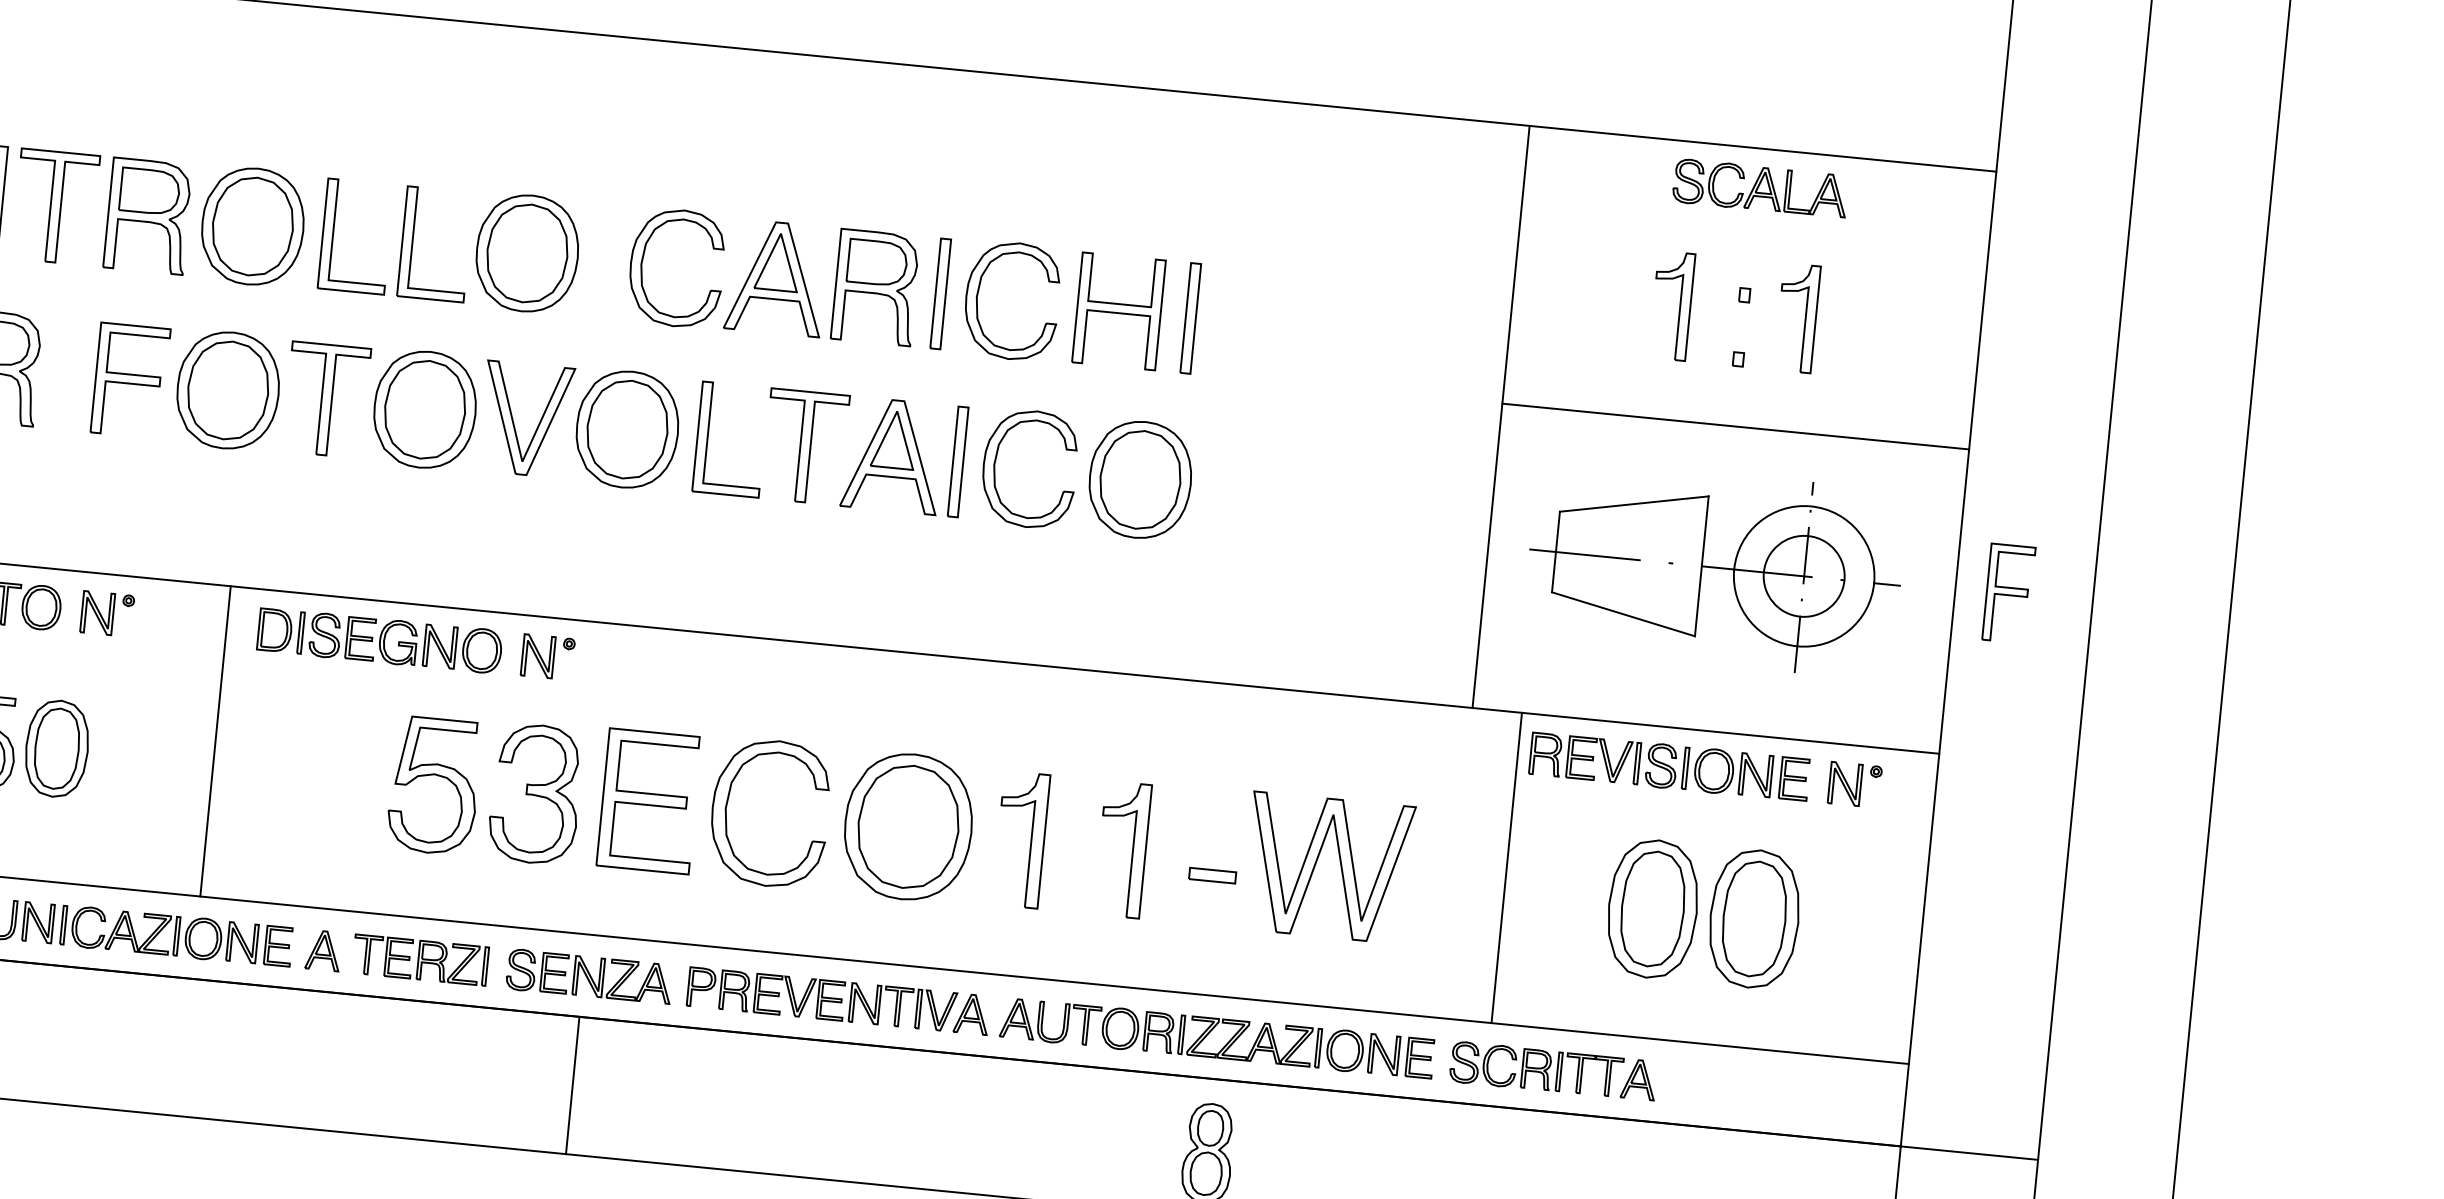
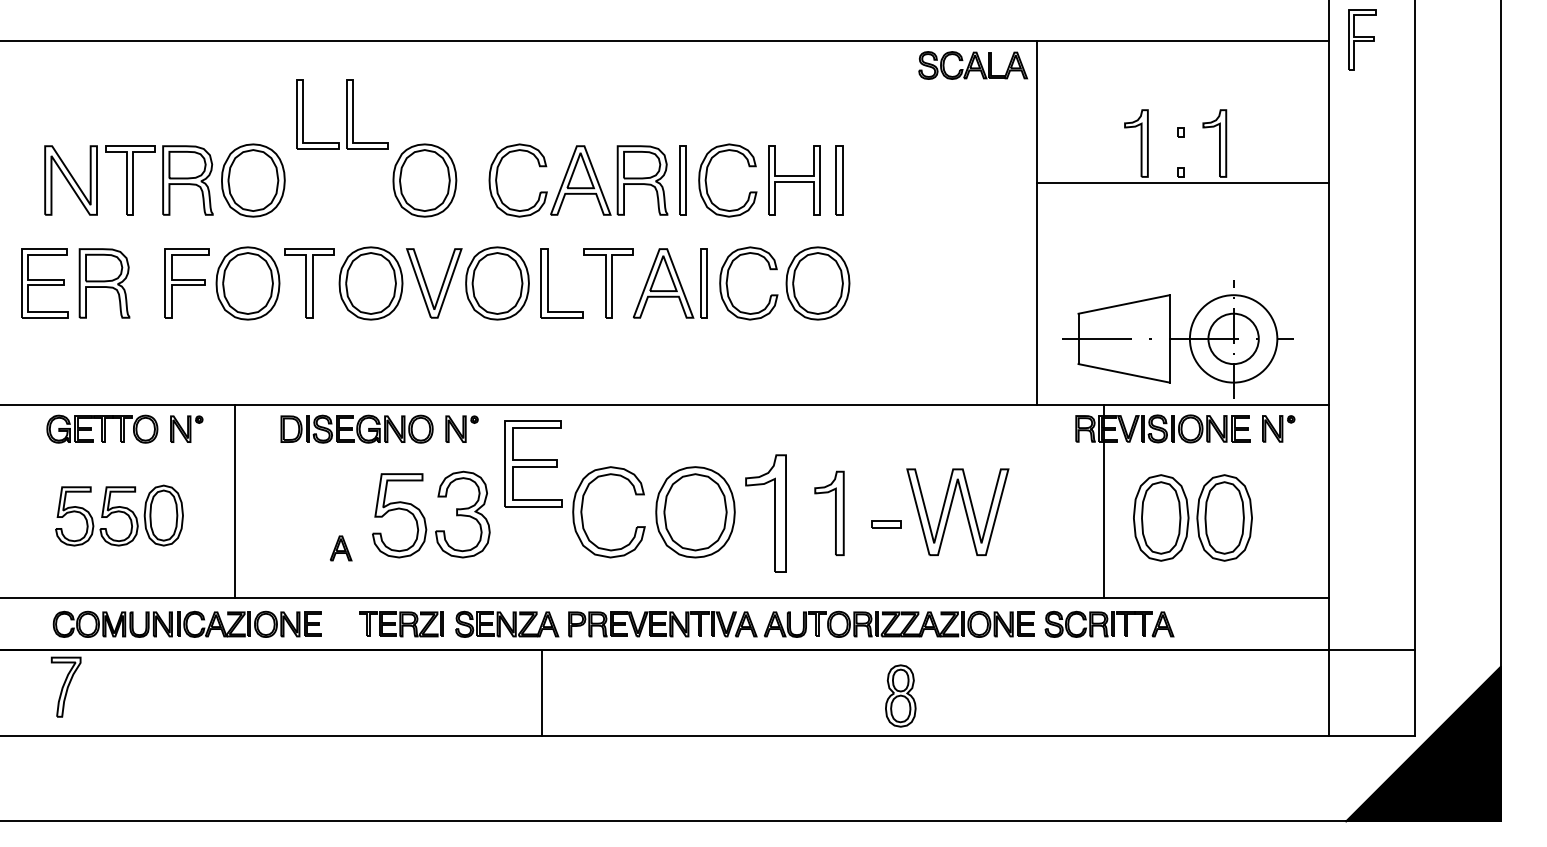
part: (1759, 188) -> (972, 65), moved
part: (395, 240) -> (342, 114), moved
line: (1736, 426) -> (1183, 183), moved
part: (1714, 568) -> (1177, 339), moved
part: (2009, 592) -> (1362, 39), moved
line: (215, 741) -> (235, 501), moved
part: (649, 800) -> (533, 463), moved
part: (1020, 838) -> (765, 512), size x1.4
line: (1507, 868) -> (1104, 501), moved
part: (322, 950) -> (340, 548), moved
line: (572, 1085) -> (542, 692), moved

